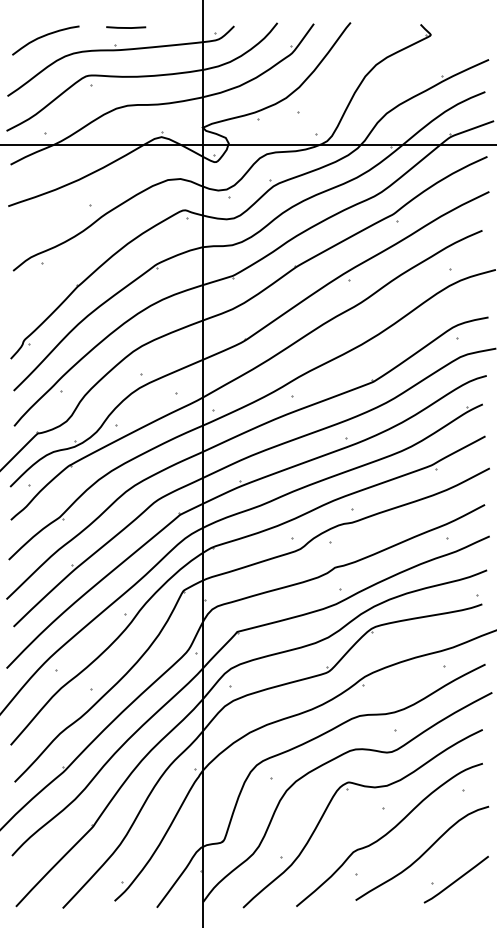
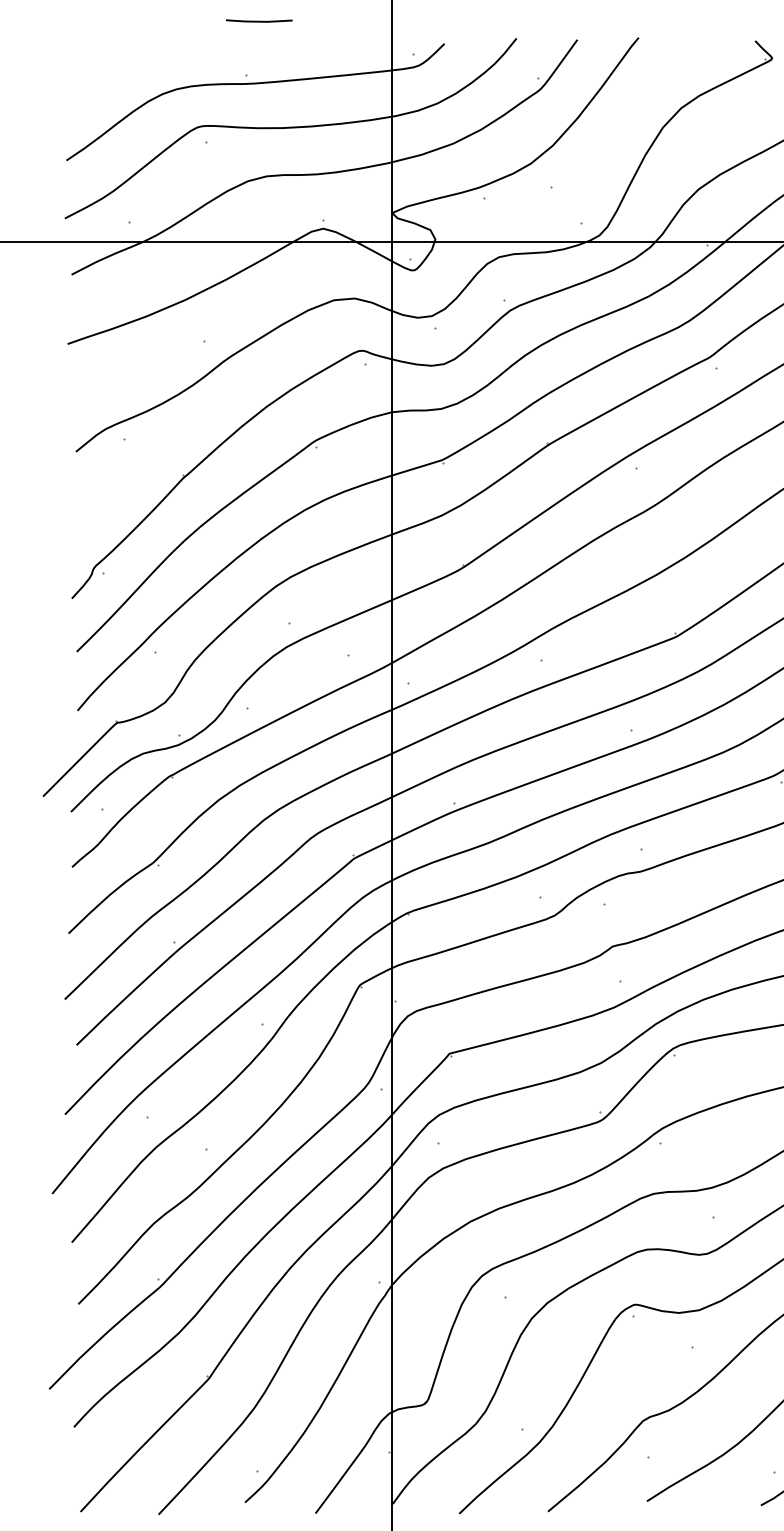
line: (126, 27) -> (259, 20), moved
curve: (43, 37) -> (126, 62), removed

